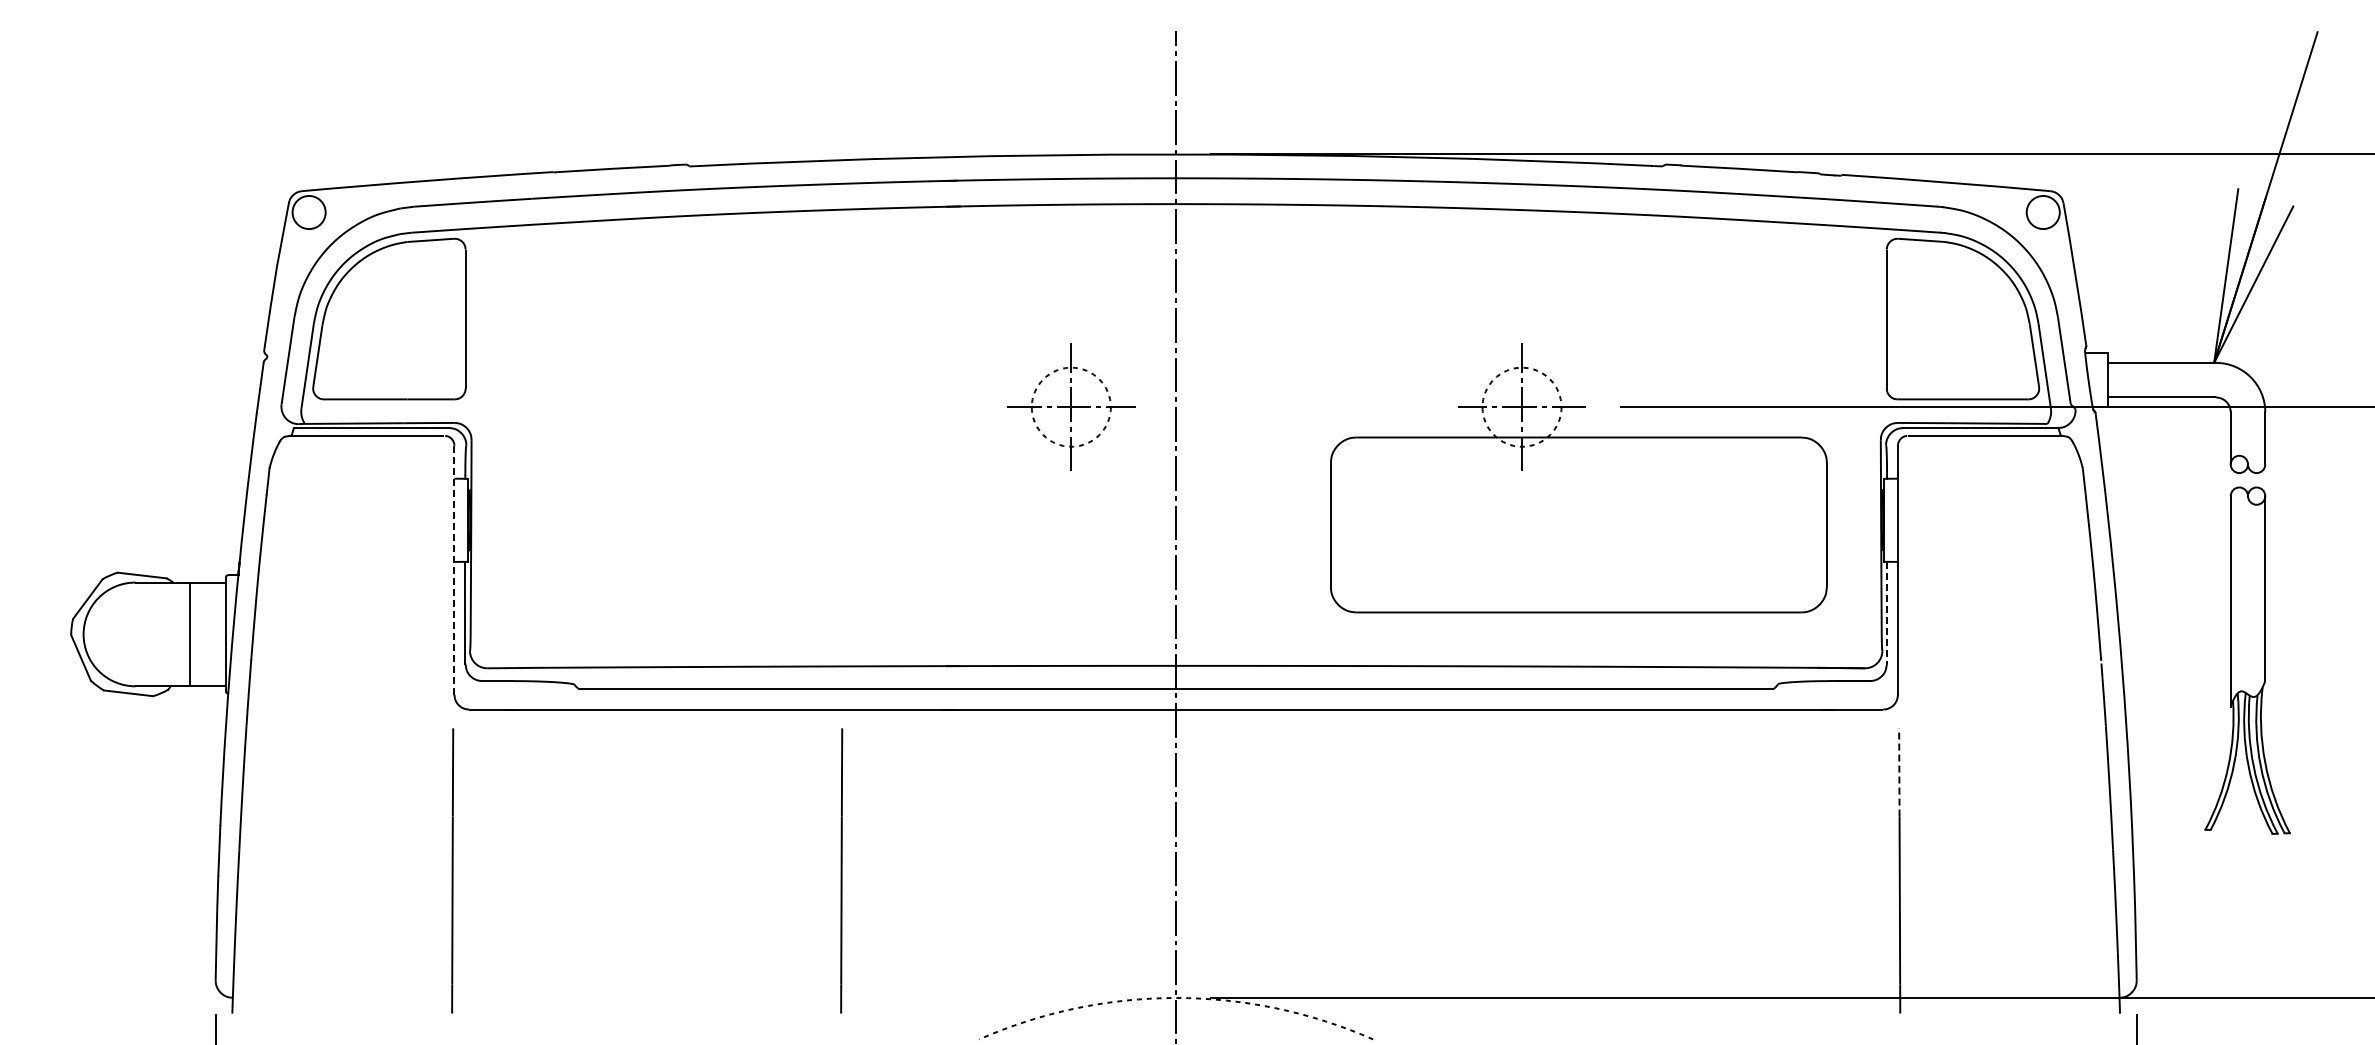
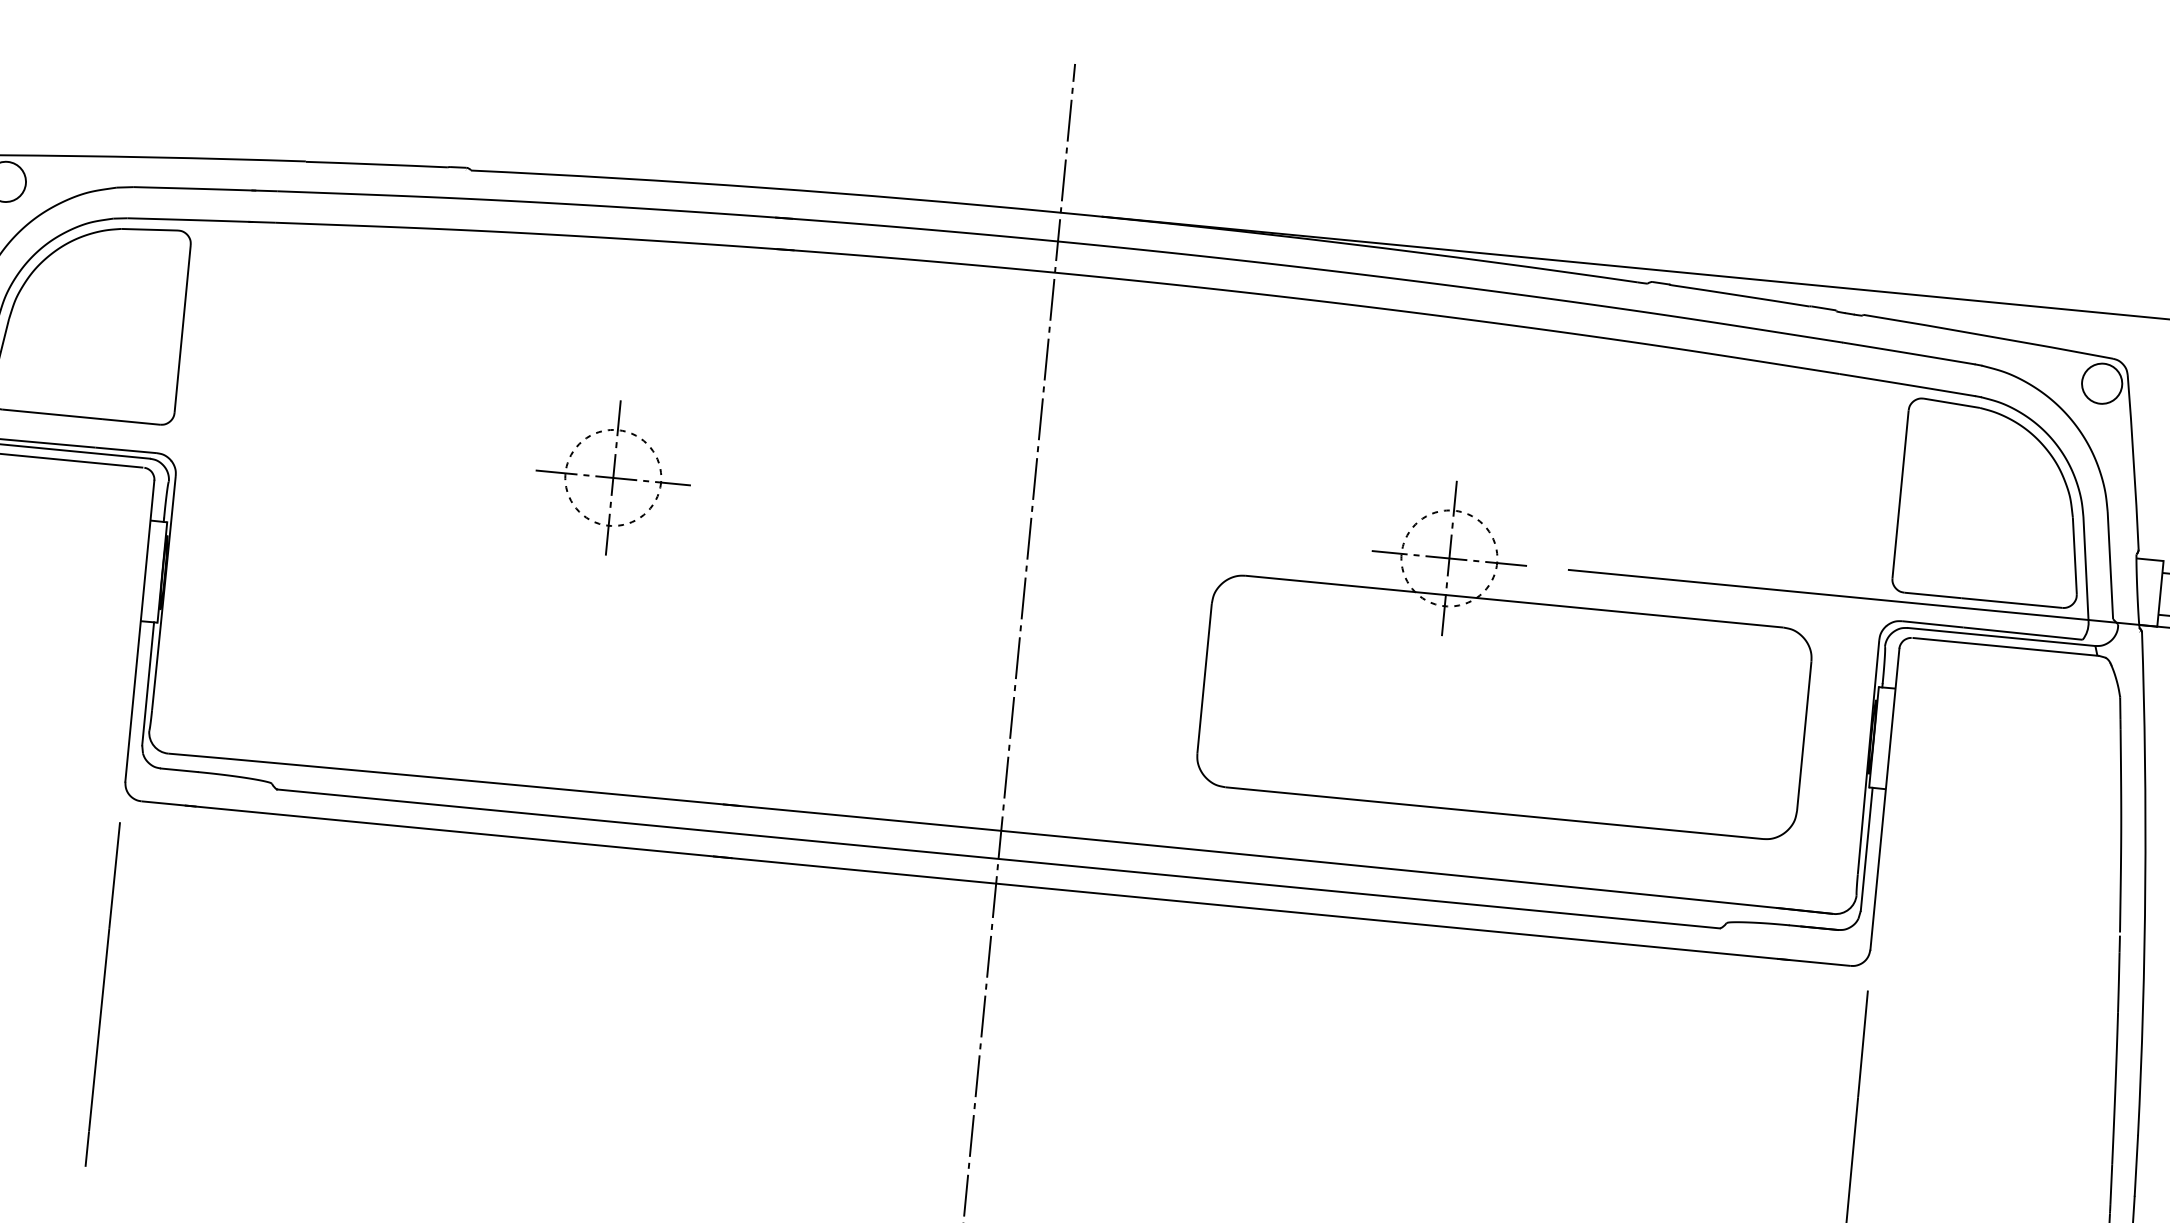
part: (1071, 406) -> (613, 477), moved
line: (454, 570) -> (139, 631), dashed -> solid
line: (1887, 612) -> (1867, 849), dashed -> solid
line: (1899, 771) -> (1863, 1042), dashed -> solid
line: (841, 870) -> (572, 1039), removed

